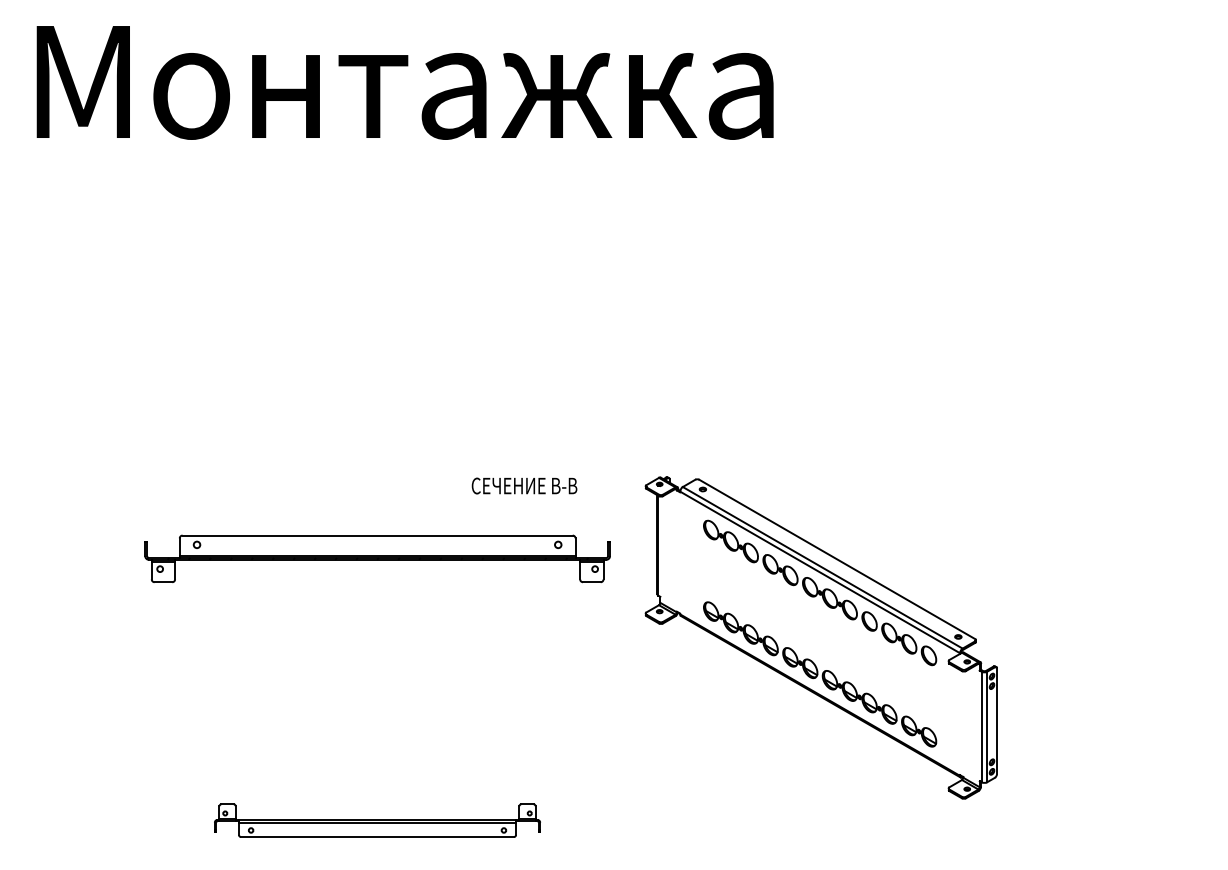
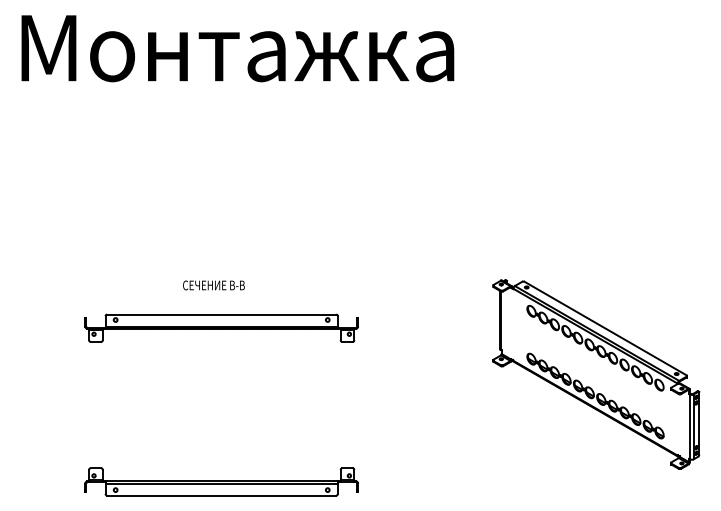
text: (523, 486) -> (213, 285), moved
part: (821, 637) -> (596, 374), moved
part: (377, 819) -> (221, 481), size x1.43

